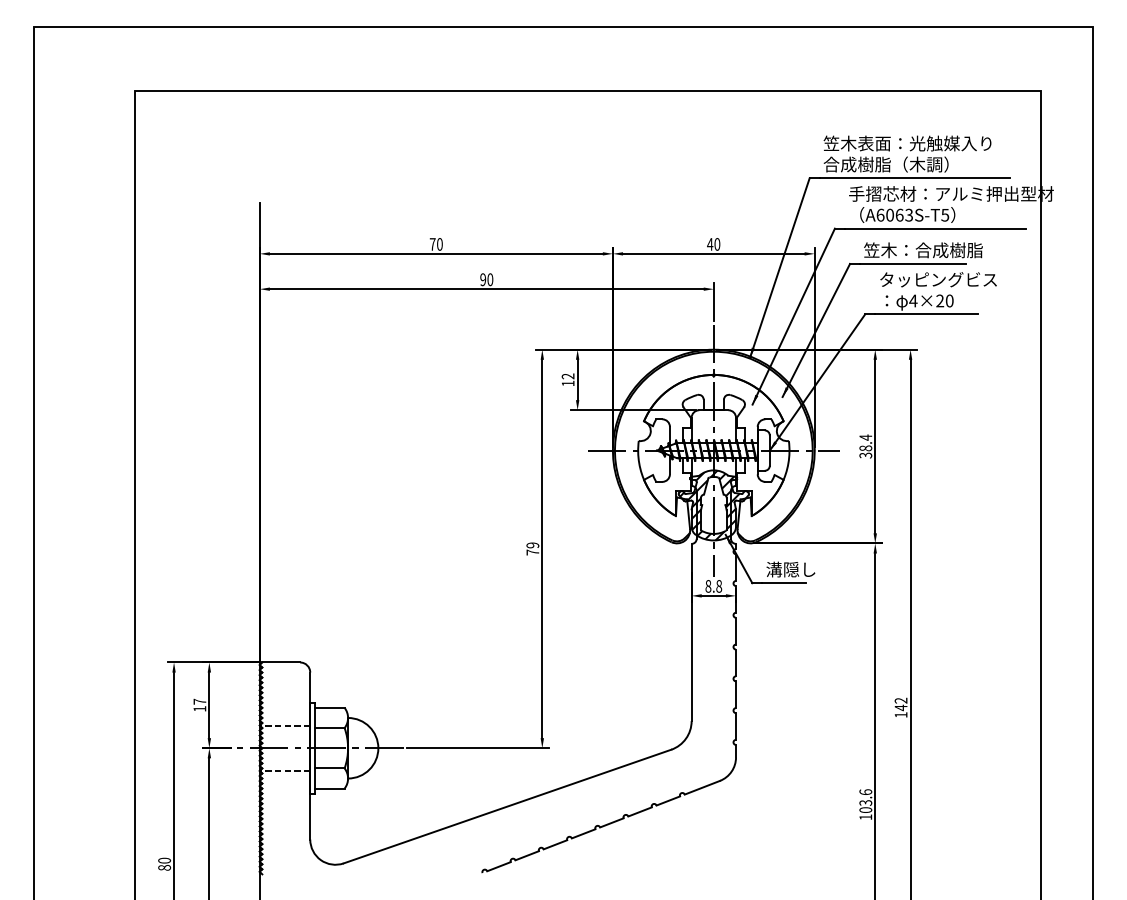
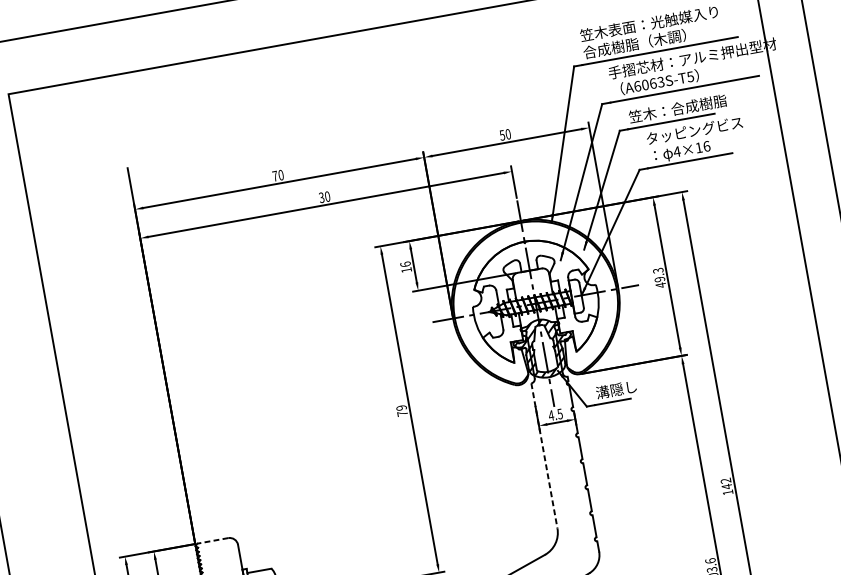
text: (710, 244) -> (502, 135), 40 -> 50
text: (483, 279) -> (321, 197), 90 -> 30
text: (944, 300) -> (702, 146), 4×20 -> 4×16
text: (567, 376) -> (405, 264), 12 -> 16
text: (865, 446) -> (659, 277), 38.4 -> 49.3
text: (713, 586) -> (555, 414), 8.8 -> 4.5
line: (691, 632) -> (544, 455), solid -> dashed
line: (281, 662) -> (213, 540), solid -> dashed

